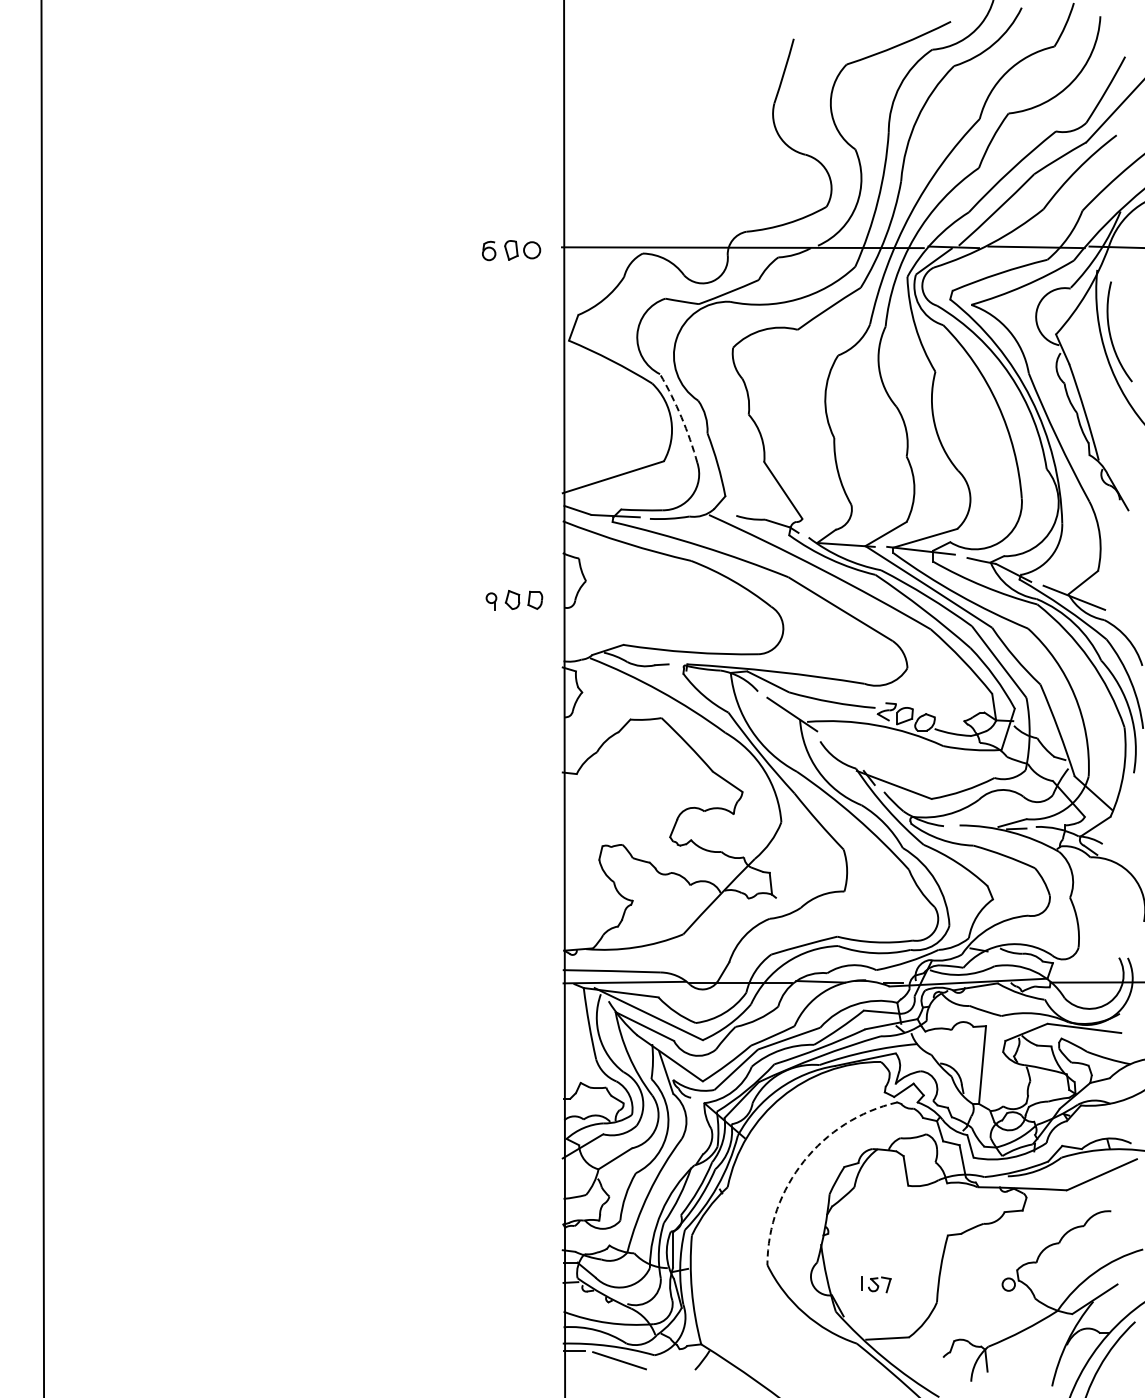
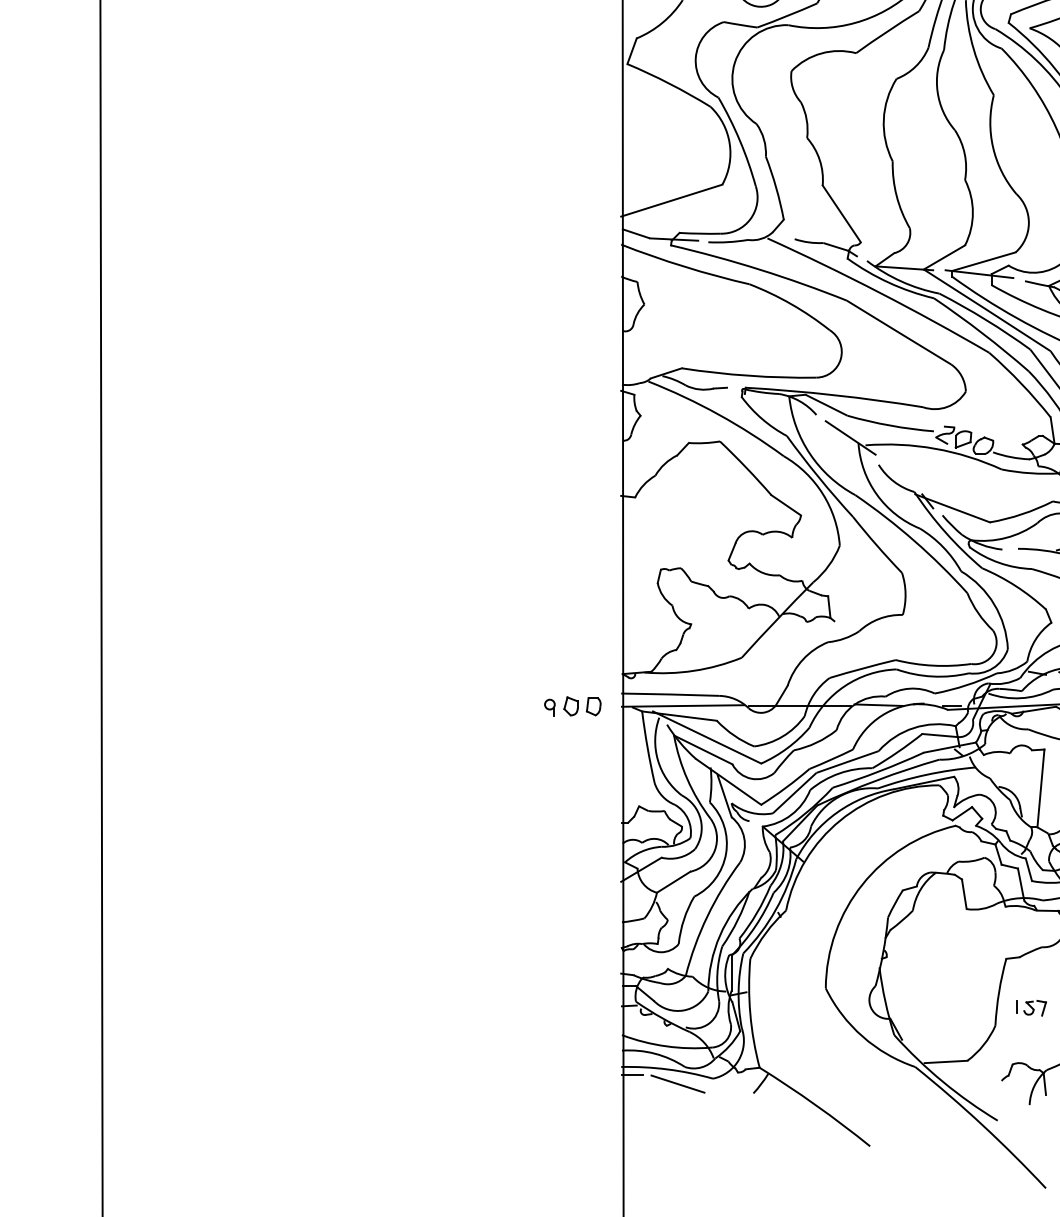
arc: (681, 417) -> (739, 140), dashed -> solid
part: (514, 600) -> (572, 706), moved
arc: (804, 1161) -> (862, 884), dashed -> solid
part: (876, 1284) -> (1031, 1007), moved

